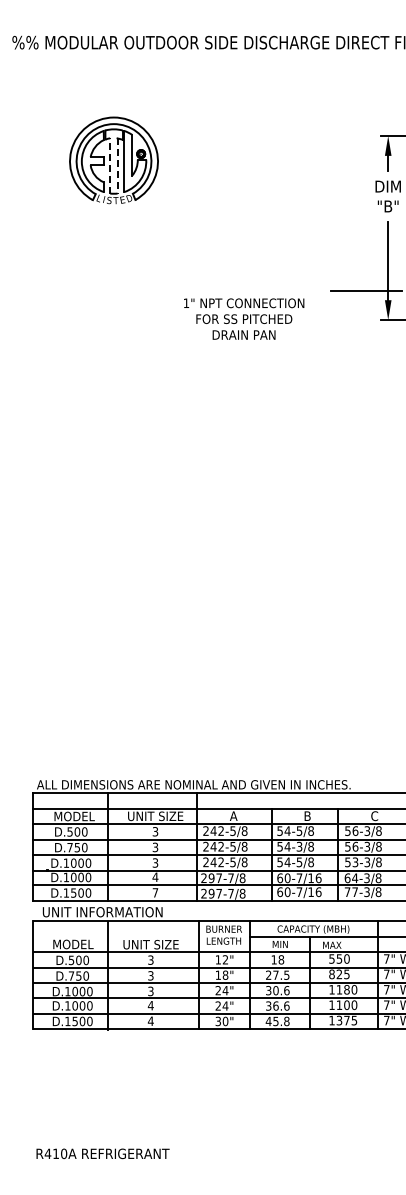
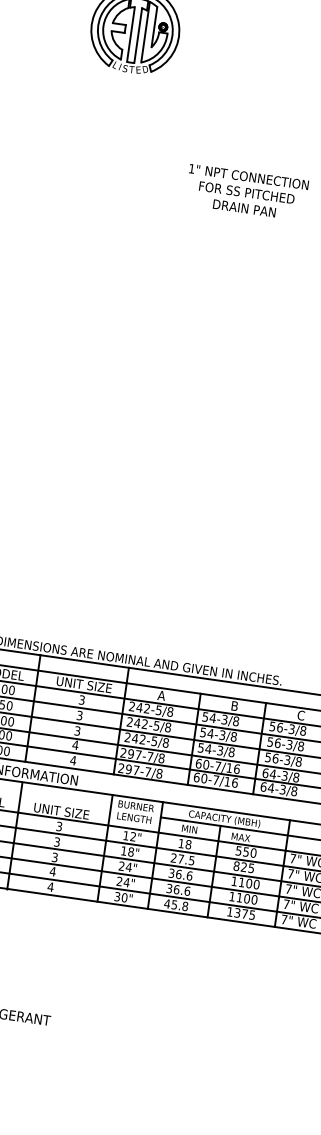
line: (110, 165) -> (131, 34), dashed -> solid
line: (117, 166) -> (138, 36), dashed -> solid
text: (244, 318) -> (247, 192), moved
text: (299, 830) -> (224, 719), 54-5/8 -> 54-3/8
text: (299, 861) -> (220, 749), 54-5/8 -> 54-3/8
text: (355, 862) -> (275, 758), 53-3/8 -> 56-3/8
text: (155, 892) -> (73, 760), 7 -> 4
text: (351, 892) -> (267, 787), 77-3/8 -> 64-3/8
text: (346, 989) -> (248, 883), 1180 -> 1100
text: (275, 990) -> (178, 874), 30.6 -> 36.6

